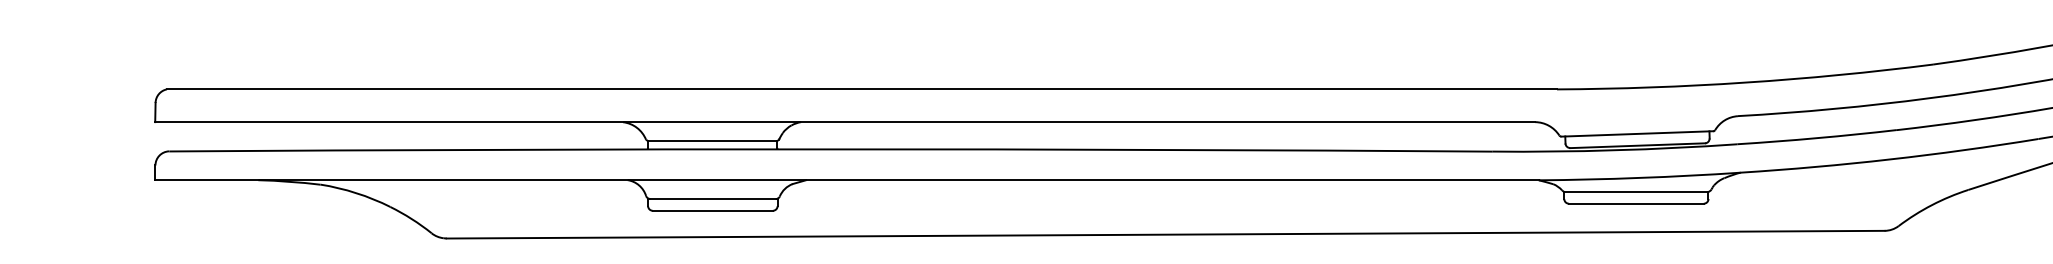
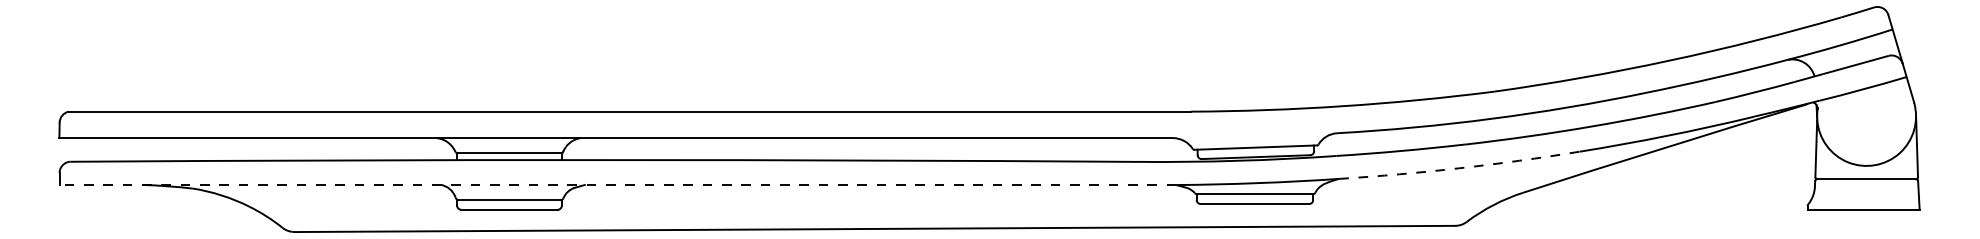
arc: (1889, 159) -> (1459, 168), solid -> dashed
line: (846, 179) -> (617, 184), solid -> dashed

